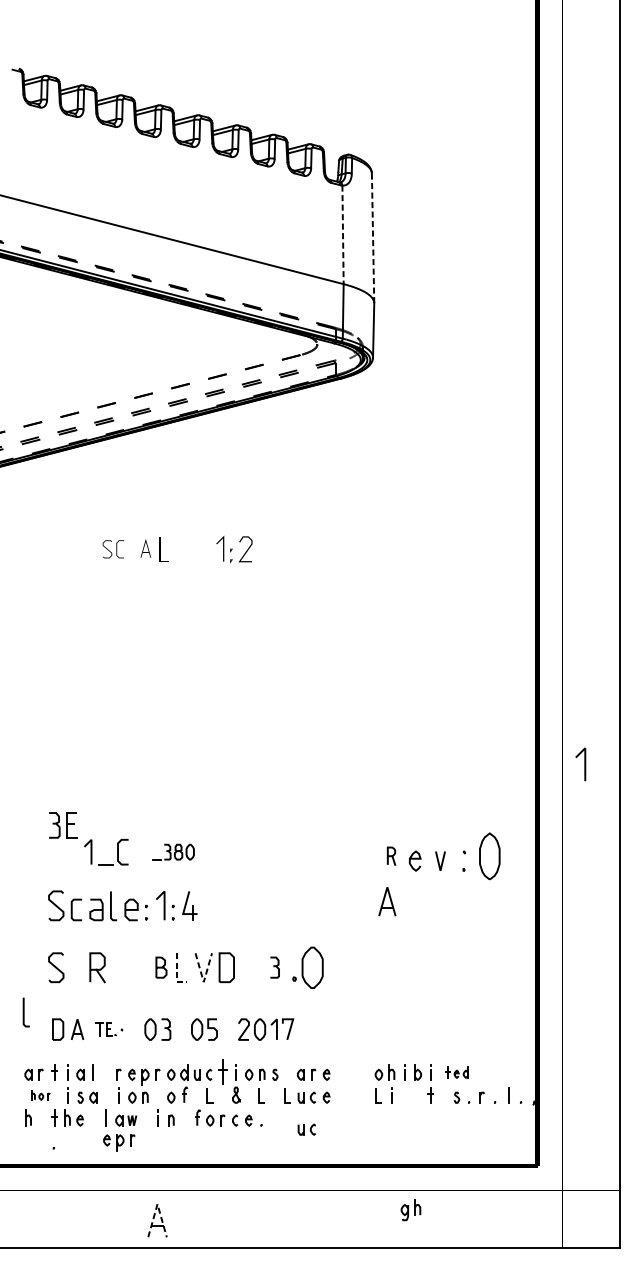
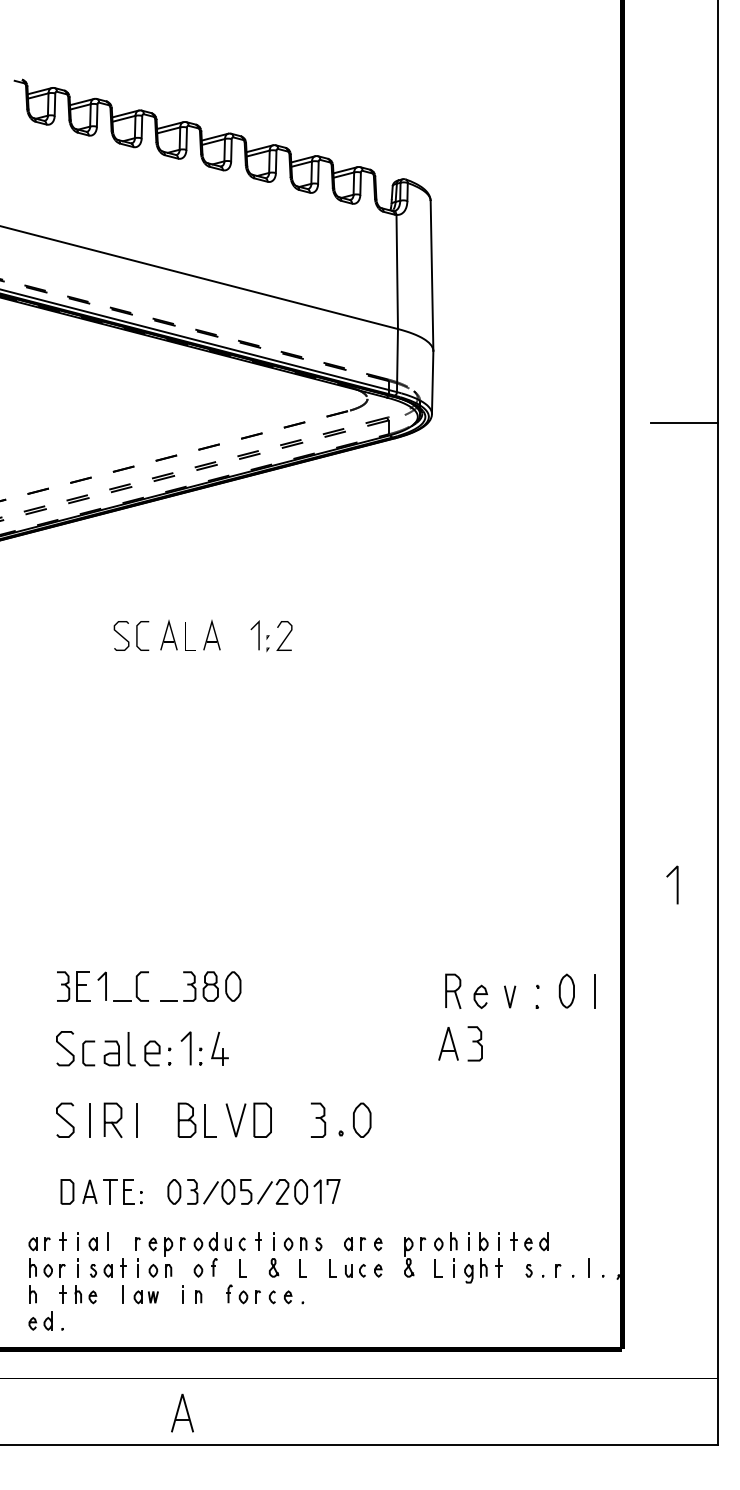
line: (343, 235) -> (397, 272), dashed -> solid
line: (373, 238) -> (432, 276), dashed -> solid
line: (590, 365) -> (683, 423), added
part: (113, 548) -> (131, 635), size x1.43
part: (145, 548) -> (168, 634), size x1.43
part: (182, 548) -> (211, 634), added
part: (63, 825) -> (73, 986), moved
part: (173, 852) -> (200, 986), size x1.67
part: (391, 855) -> (453, 990), size x1.67
part: (489, 855) -> (566, 990), size x0.62
line: (514, 856) -> (595, 991), added
part: (409, 901) -> (474, 1043), added
line: (77, 967) -> (89, 1120), added
line: (118, 967) -> (137, 1120), added
part: (160, 967) -> (186, 1119), size x1.43
part: (275, 967) -> (318, 1119), size x1.43
part: (313, 967) -> (362, 1119), size x0.71
line: (177, 973) -> (205, 1127), dashed -> solid
line: (204, 982) -> (236, 1137), dashed -> solid
line: (24, 1012) -> (28, 1172), removed
part: (105, 1029) -> (122, 1191), size x1.67
line: (181, 1030) -> (210, 1192), added
line: (228, 1030) -> (264, 1192), added
part: (223, 1072) -> (258, 1241), size x0.62
part: (457, 1072) -> (529, 1241), size x1.43
part: (358, 1086) -> (415, 1257), added
part: (40, 1094) -> (47, 1267), size x1.67
part: (106, 1094) -> (123, 1267), added
part: (306, 1129) -> (355, 1307), removed
part: (34, 1140) -> (40, 1320), added
part: (118, 1142) -> (137, 1322), removed
line: (157, 1204) -> (182, 1394), dashed -> solid
part: (410, 1209) -> (475, 1270), moved

